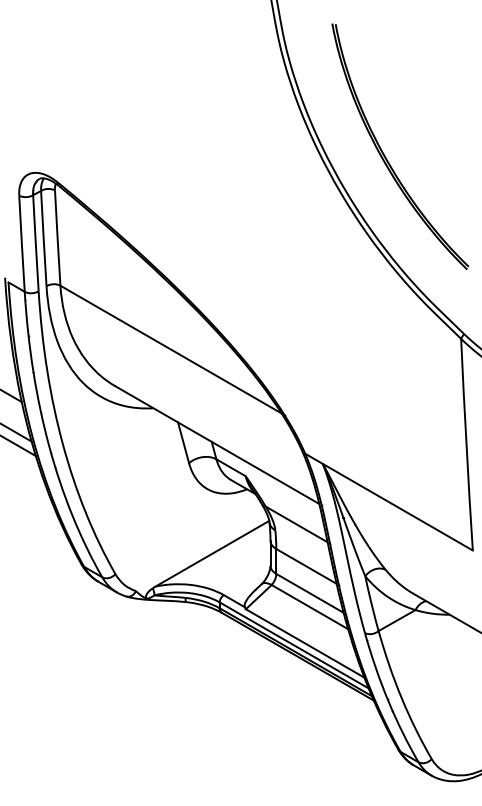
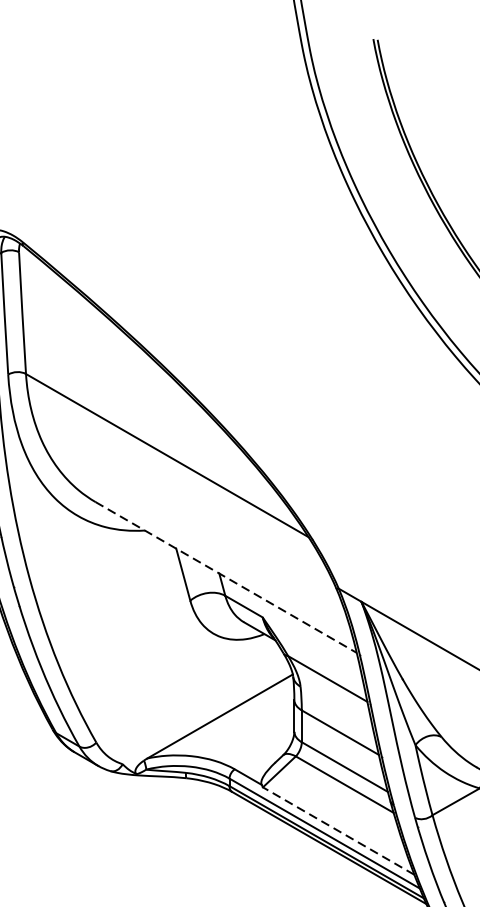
line: (217, 445) -> (226, 578), solid -> dashed
line: (304, 643) -> (337, 831), solid -> dashed

